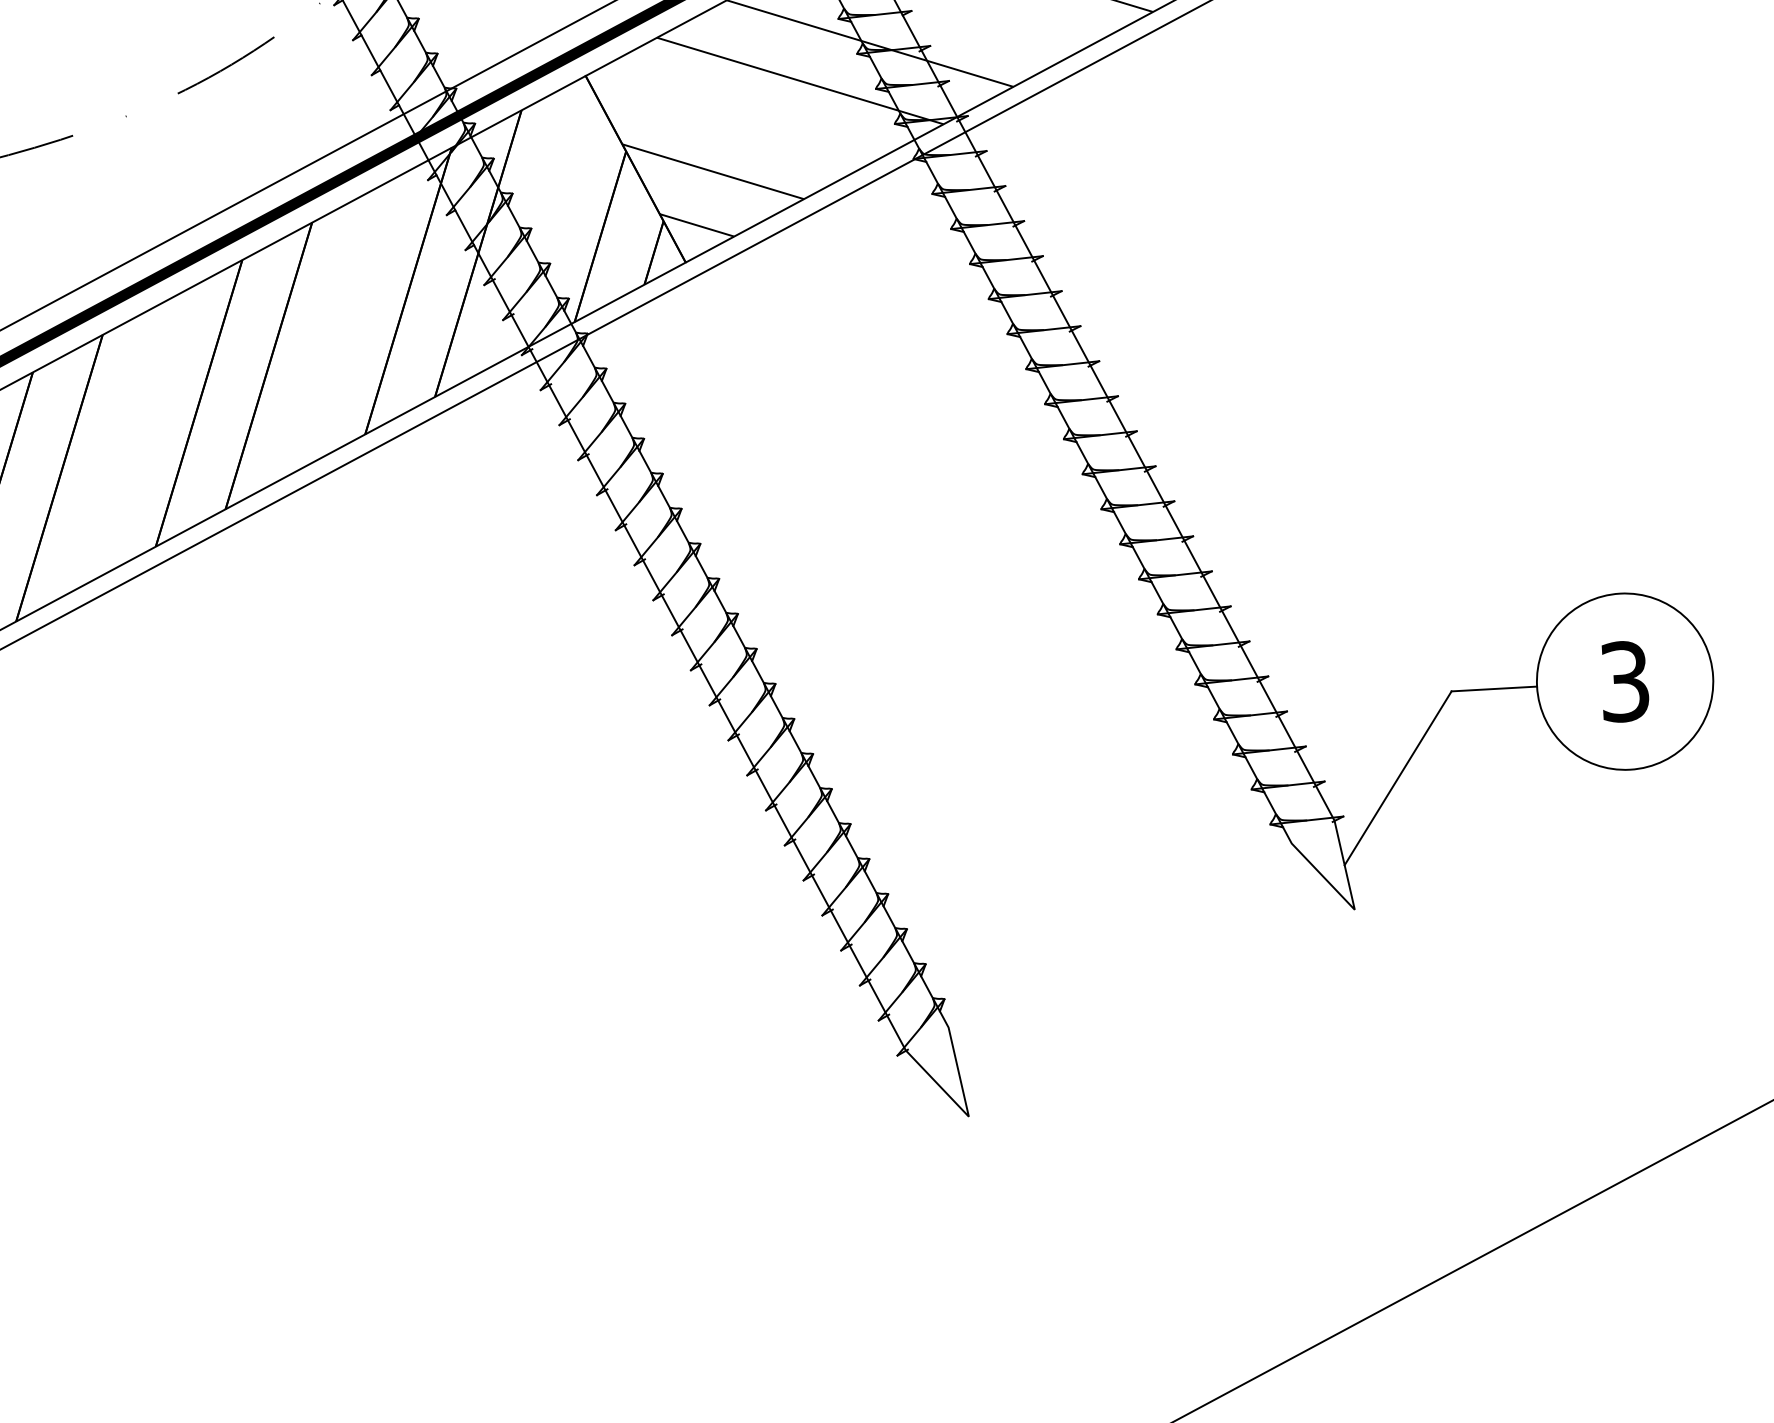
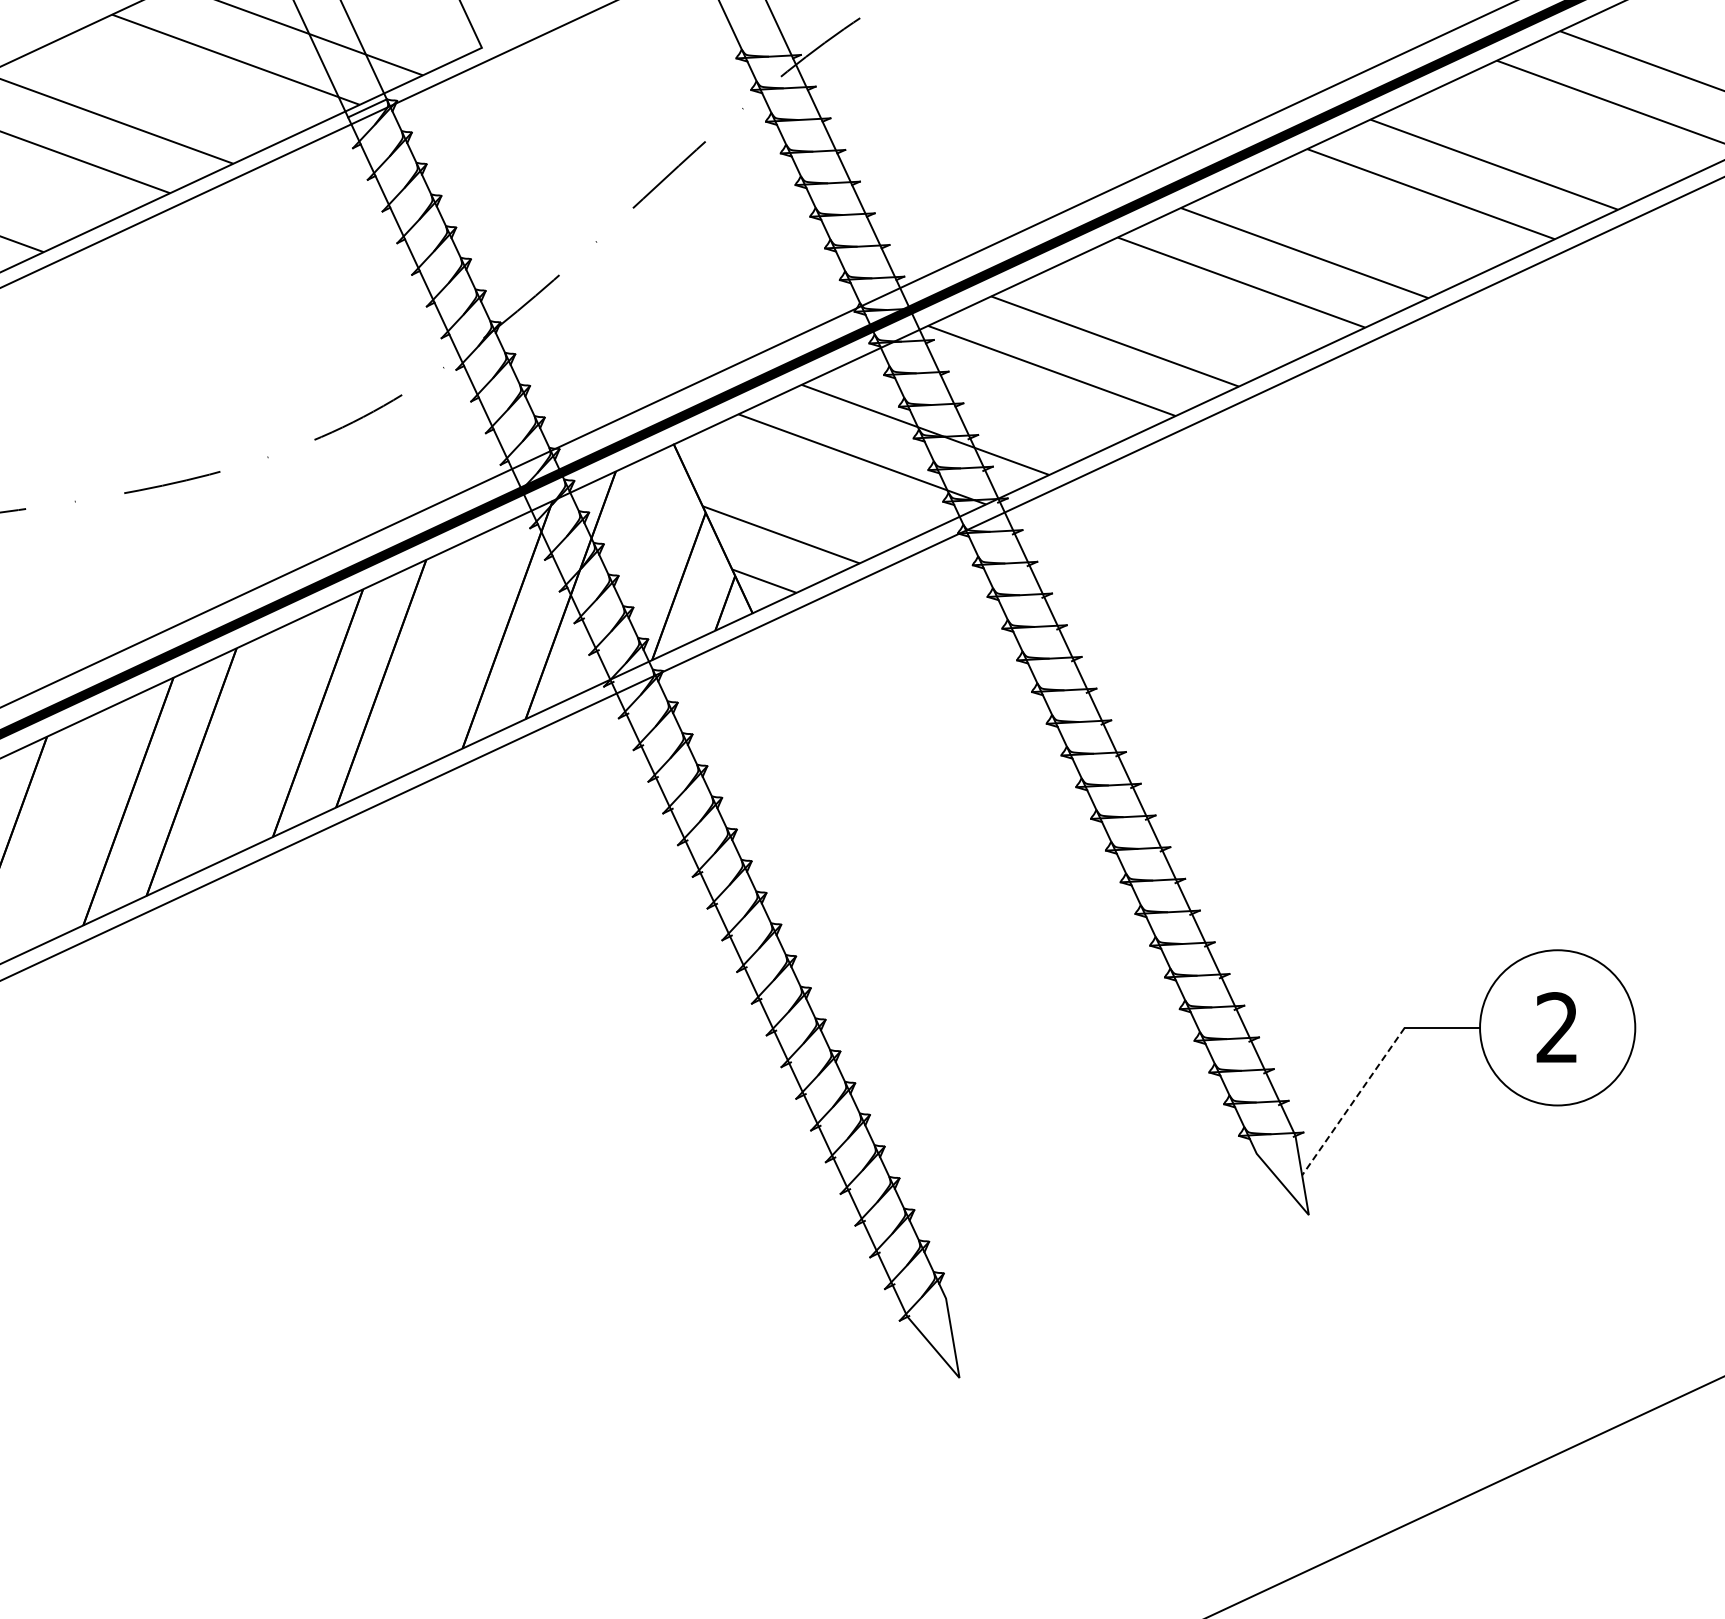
text: (1623, 681) -> (1556, 1027), 3 -> 2
line: (1398, 778) -> (1353, 1101), solid -> dashed

